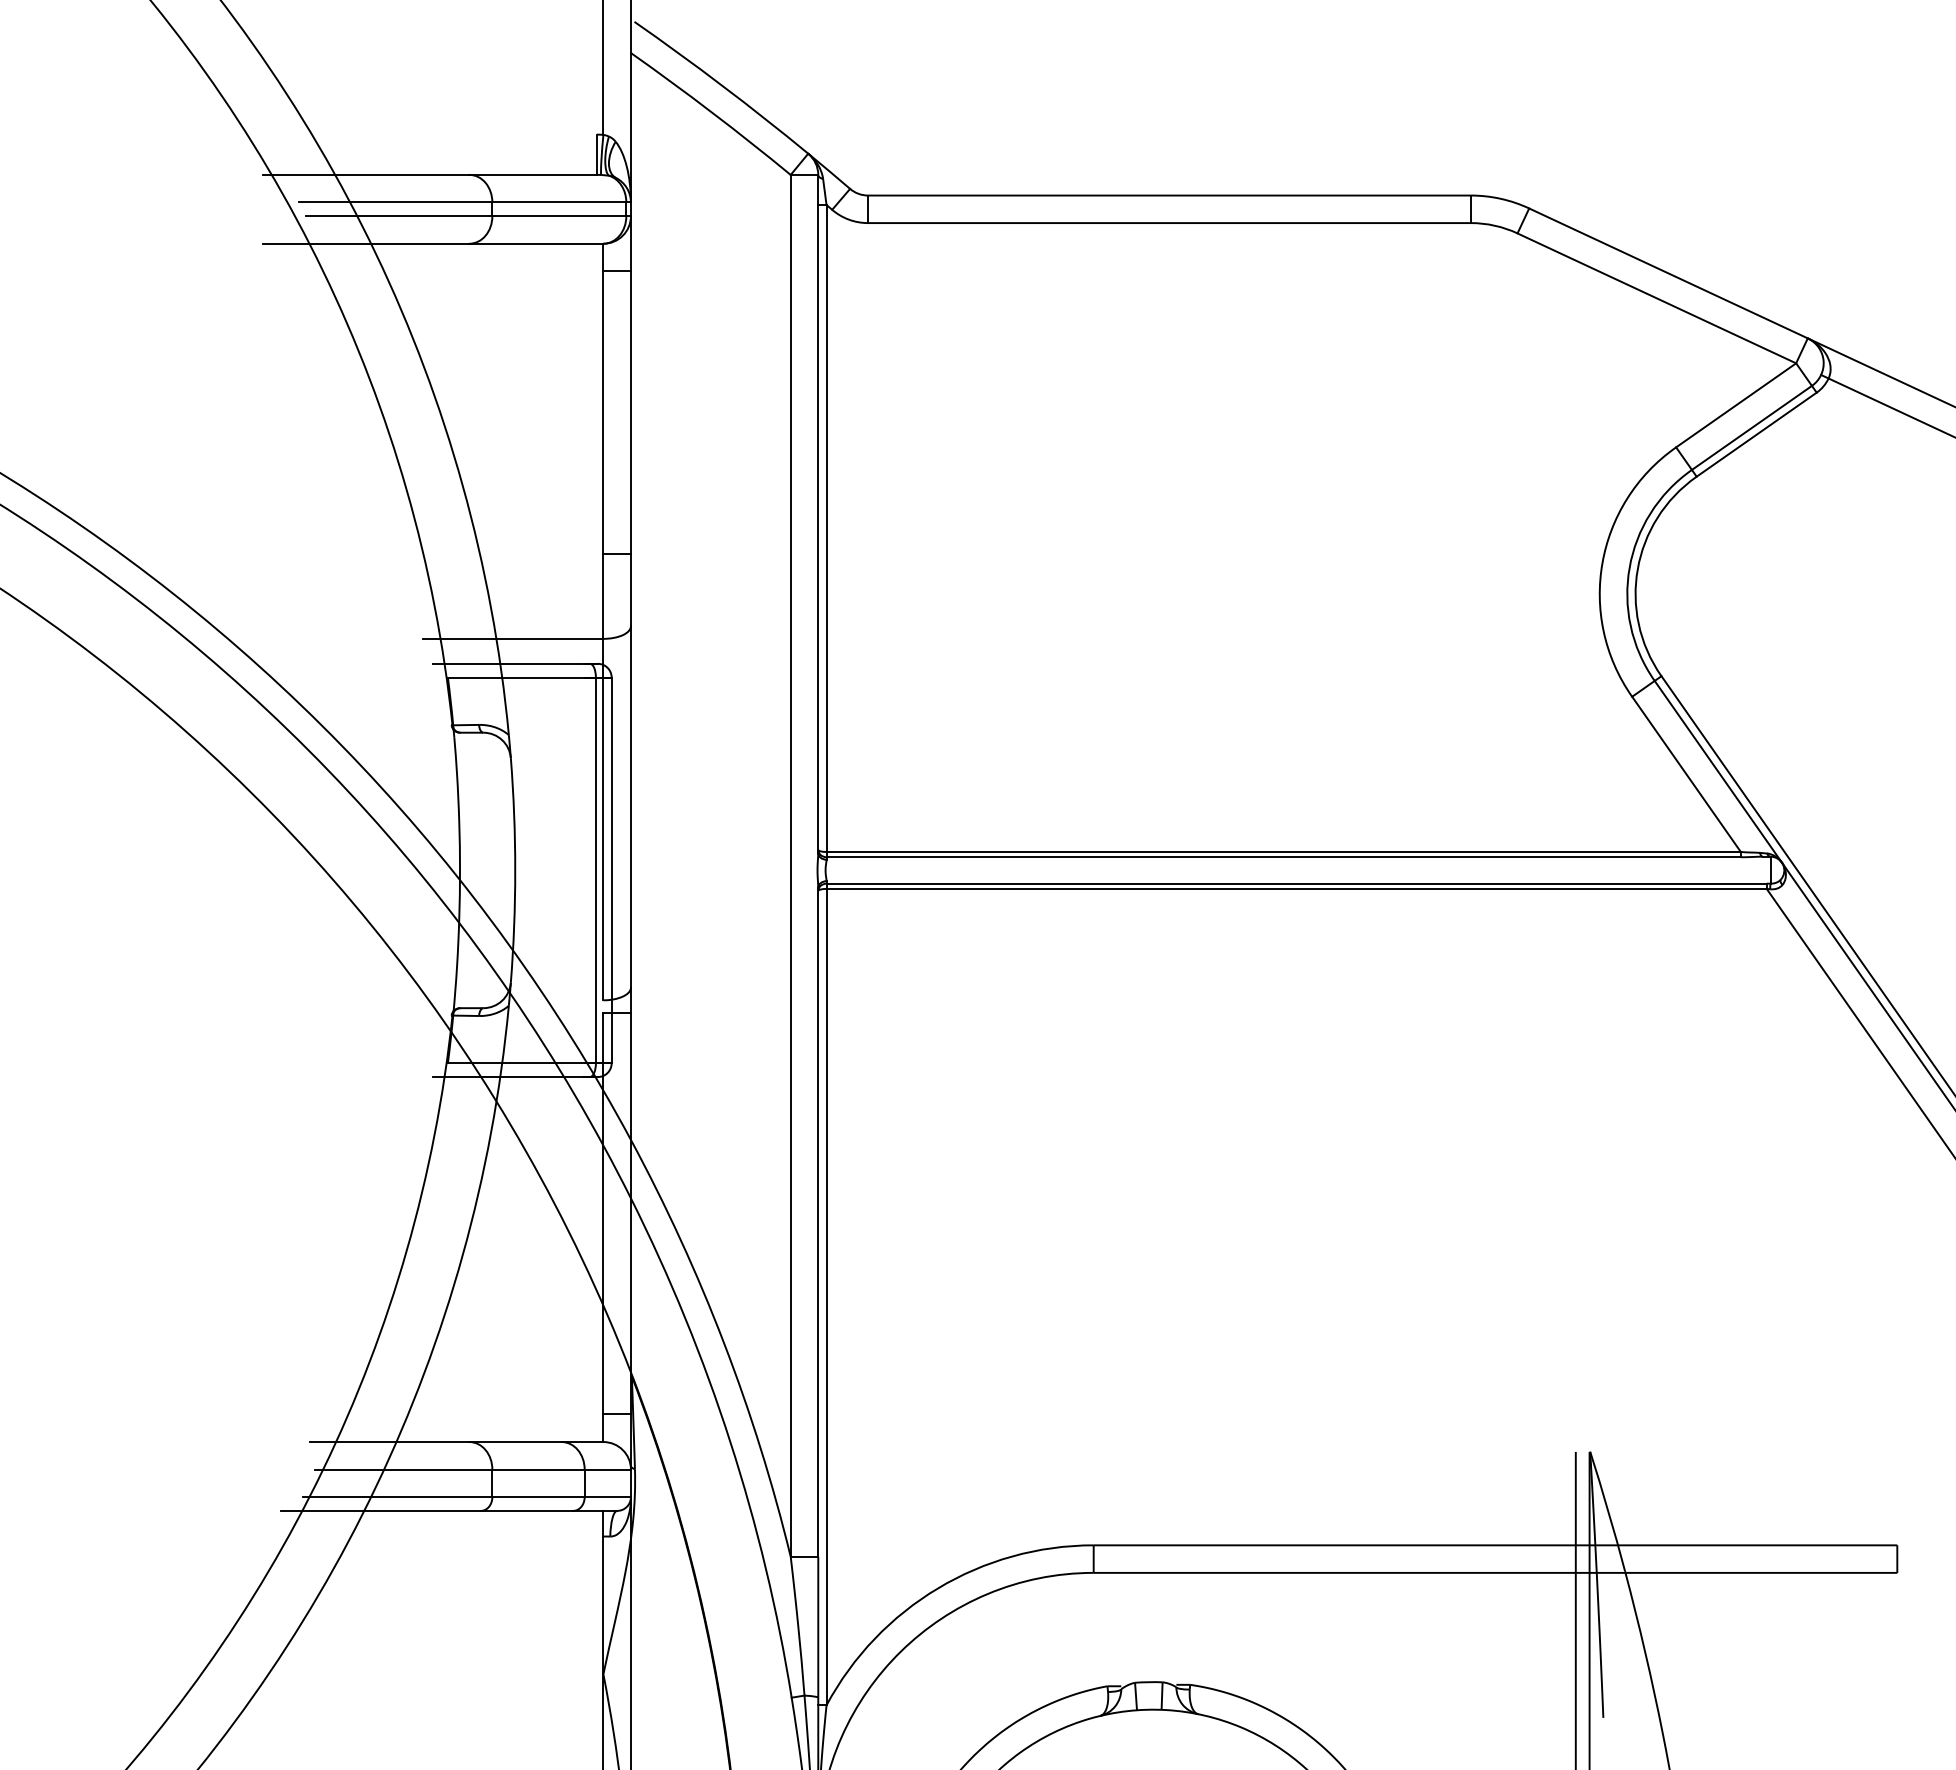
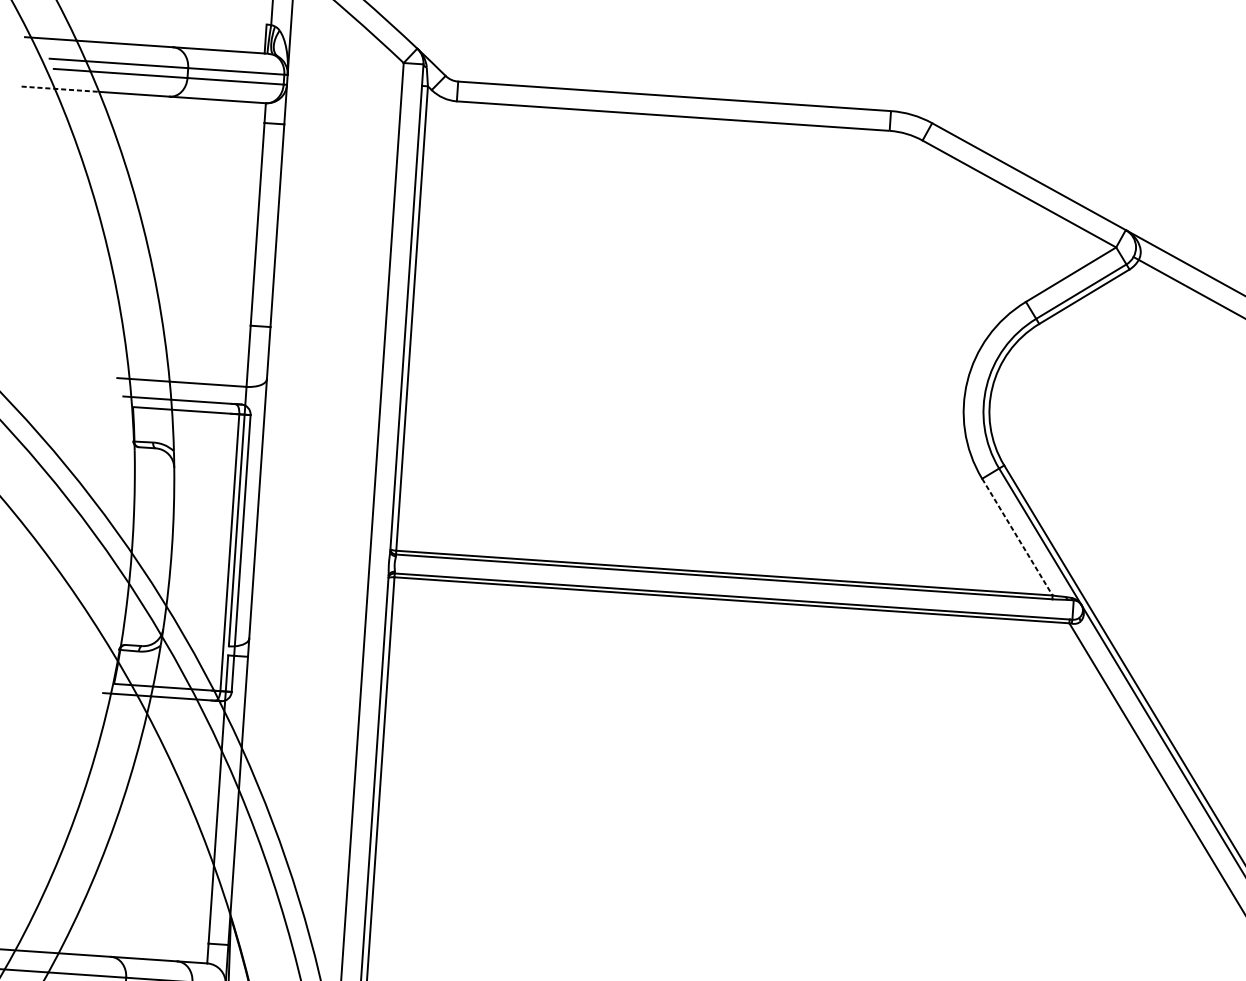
line: (318, 243) -> (61, 89), solid -> dashed
line: (1686, 774) -> (1017, 537), solid -> dashed

